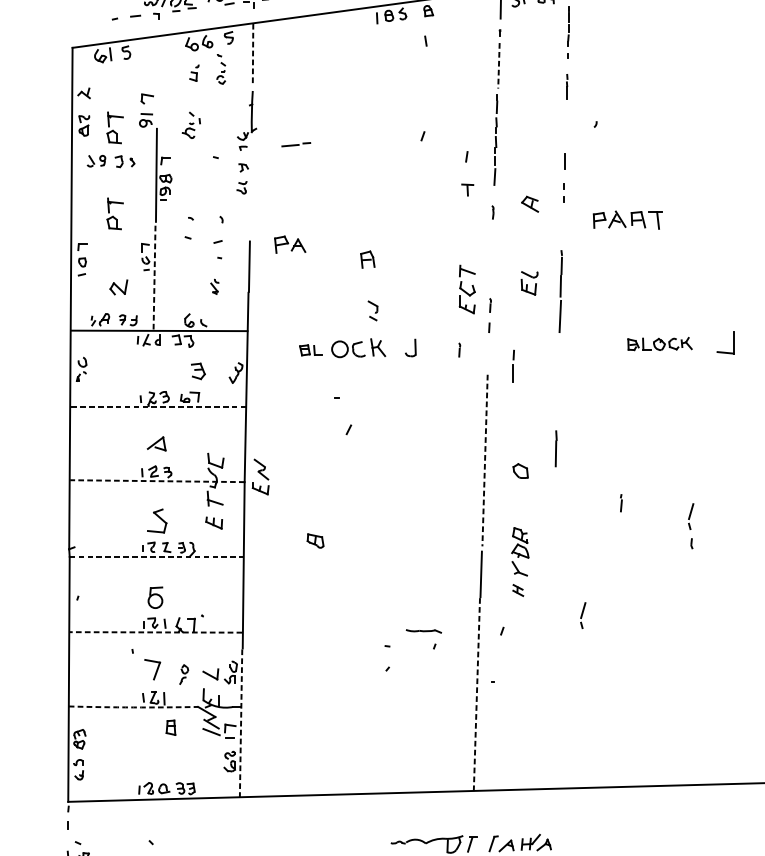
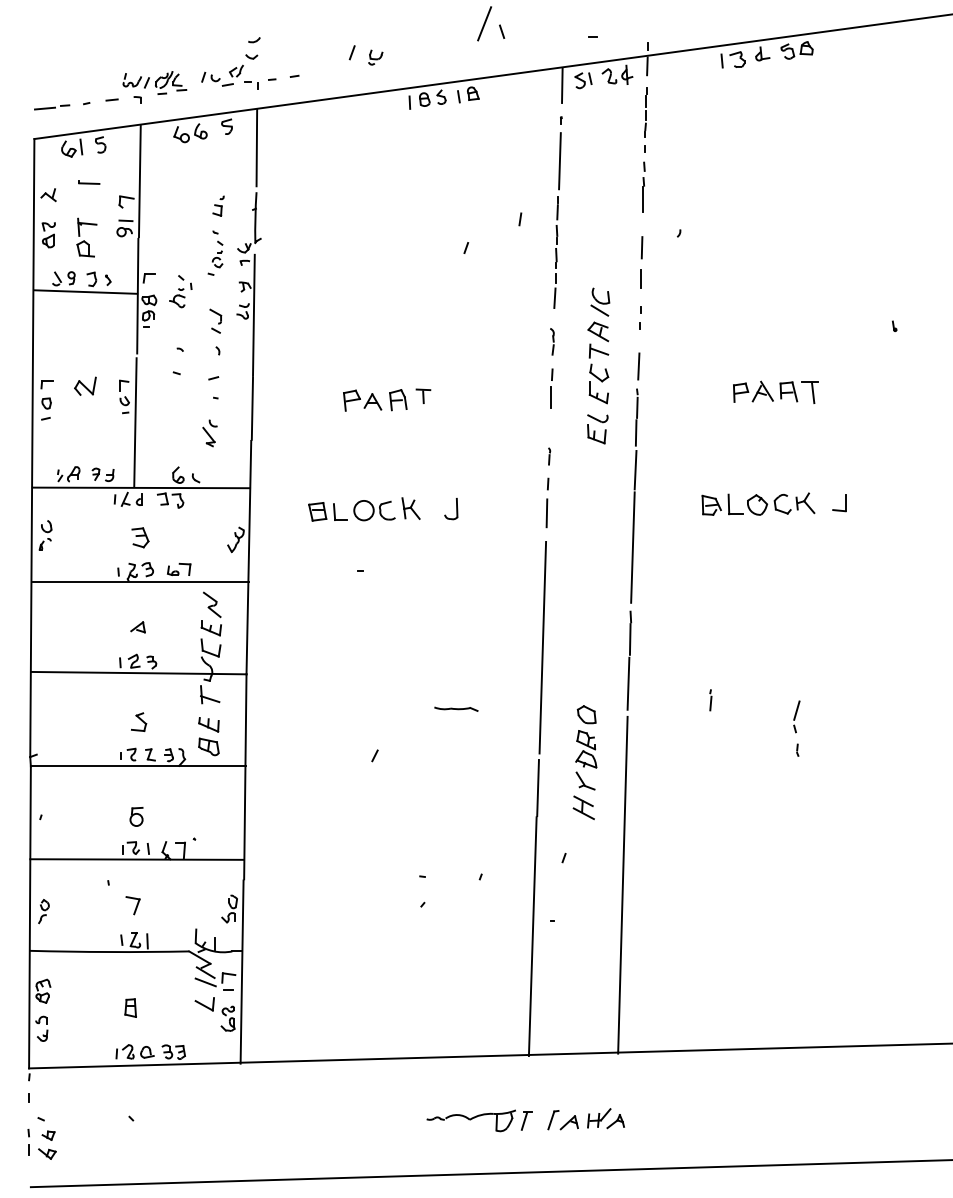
line: (425, 40) -> (458, 96), moved
line: (252, 55) -> (256, 148), dashed -> solid
line: (498, 66) -> (559, 161), dashed -> solid
part: (221, 69) -> (217, 249), moved
part: (194, 72) -> (218, 205), moved
line: (157, 82) -> (139, 181), added
part: (117, 83) -> (89, 182), added
part: (566, 86) -> (643, 186), size x1.67
part: (191, 125) -> (180, 291), moved
line: (565, 135) -> (641, 247), added
part: (296, 144) -> (52, 107), moved
line: (466, 156) -> (520, 219), moved
line: (114, 171) -> (85, 291), added
part: (531, 179) -> (600, 301), added
part: (467, 189) -> (423, 395), moved
line: (250, 190) -> (253, 314), added
part: (492, 212) -> (552, 341), size x1.67
part: (114, 213) -> (86, 343), removed
part: (627, 219) -> (775, 391), moved
line: (562, 232) -> (638, 366), added
part: (290, 244) -> (362, 400), moved
line: (154, 277) -> (135, 422), dashed -> solid
part: (118, 286) -> (85, 385), moved
part: (214, 286) -> (209, 433), size x1.43
part: (466, 289) -> (598, 373), moved
part: (372, 310) -> (215, 320), moved
part: (660, 343) -> (758, 503), size x1.43
part: (725, 343) -> (839, 503), size x0.62
part: (310, 350) -> (327, 511), size x1.43
line: (459, 350) -> (511, 511), removed
line: (488, 351) -> (546, 513), added
part: (513, 366) -> (551, 388), moved
part: (198, 371) -> (140, 537), moved
line: (557, 379) -> (632, 547), added
line: (159, 406) -> (141, 581), dashed -> solid
line: (348, 429) -> (374, 755), moved
part: (156, 444) -> (137, 627), size x0.62
line: (484, 460) -> (542, 647), dashed -> solid
part: (520, 470) -> (586, 714), moved
part: (260, 476) -> (210, 613), moved
line: (157, 481) -> (138, 673), dashed -> solid
line: (554, 489) -> (628, 683), added
part: (157, 520) -> (139, 721), size x0.62
part: (315, 540) -> (208, 746), moved
line: (157, 556) -> (138, 766), dashed -> solid
part: (518, 590) -> (583, 807), size x1.67
part: (155, 597) -> (136, 816), size x0.71
part: (582, 615) -> (663, 838), removed
part: (423, 630) -> (456, 708), moved
line: (155, 632) -> (136, 859), dashed -> solid
line: (549, 652) -> (622, 884), added
part: (152, 669) -> (132, 905), size x0.71
part: (183, 674) -> (43, 911), moved
part: (210, 674) -> (204, 1004), moved
line: (476, 695) -> (532, 937), dashed -> solid
arc: (133, 707) -> (109, 952), dashed -> solid
line: (241, 724) -> (242, 972), dashed -> solid
part: (170, 727) -> (130, 1007), moved

